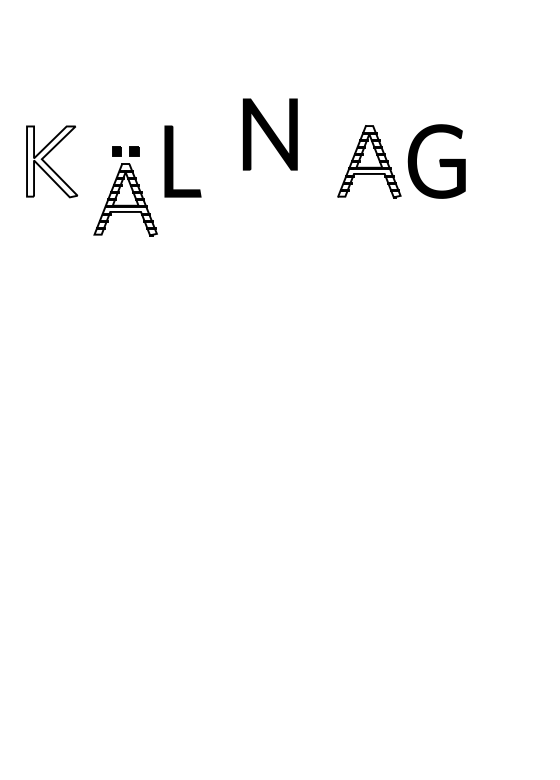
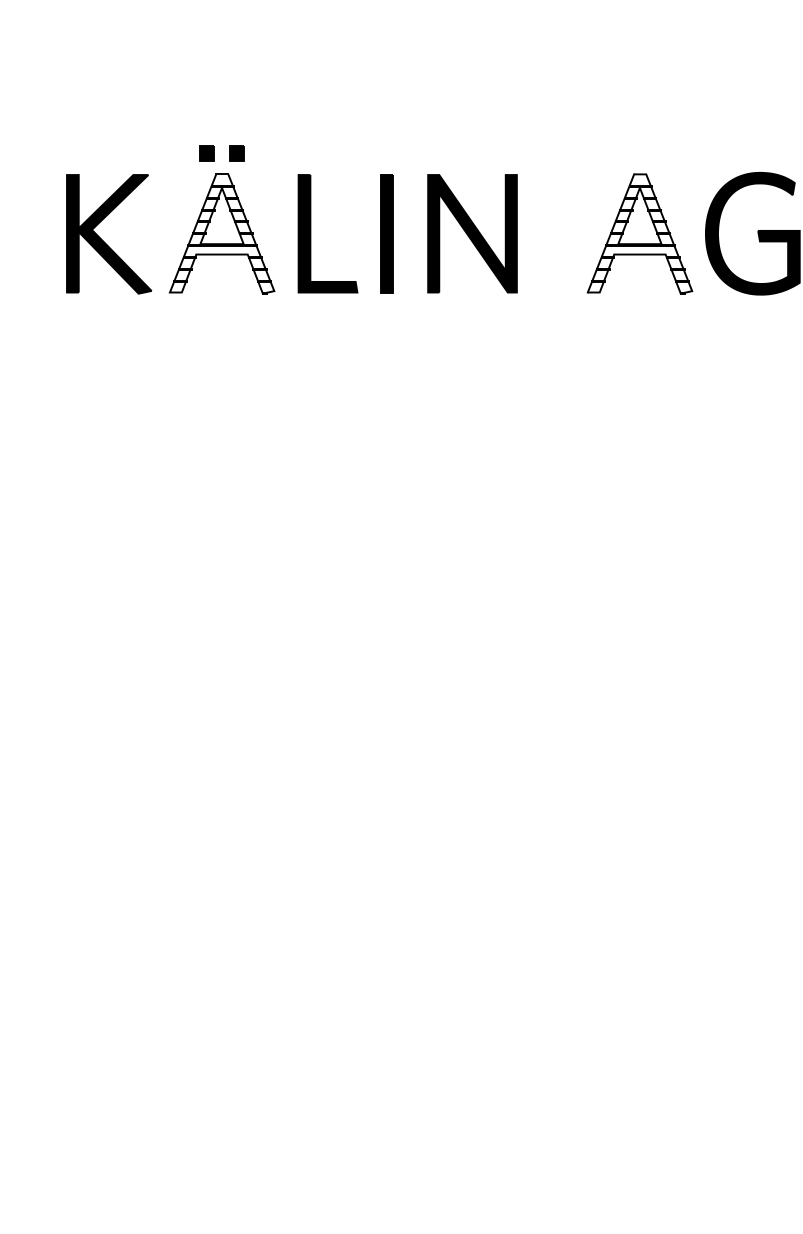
part: (269, 134) -> (471, 233), moved
fill: (52, 161) -> (109, 233), added
part: (218, 161) -> (387, 233), added
part: (125, 191) -> (221, 220), moved

